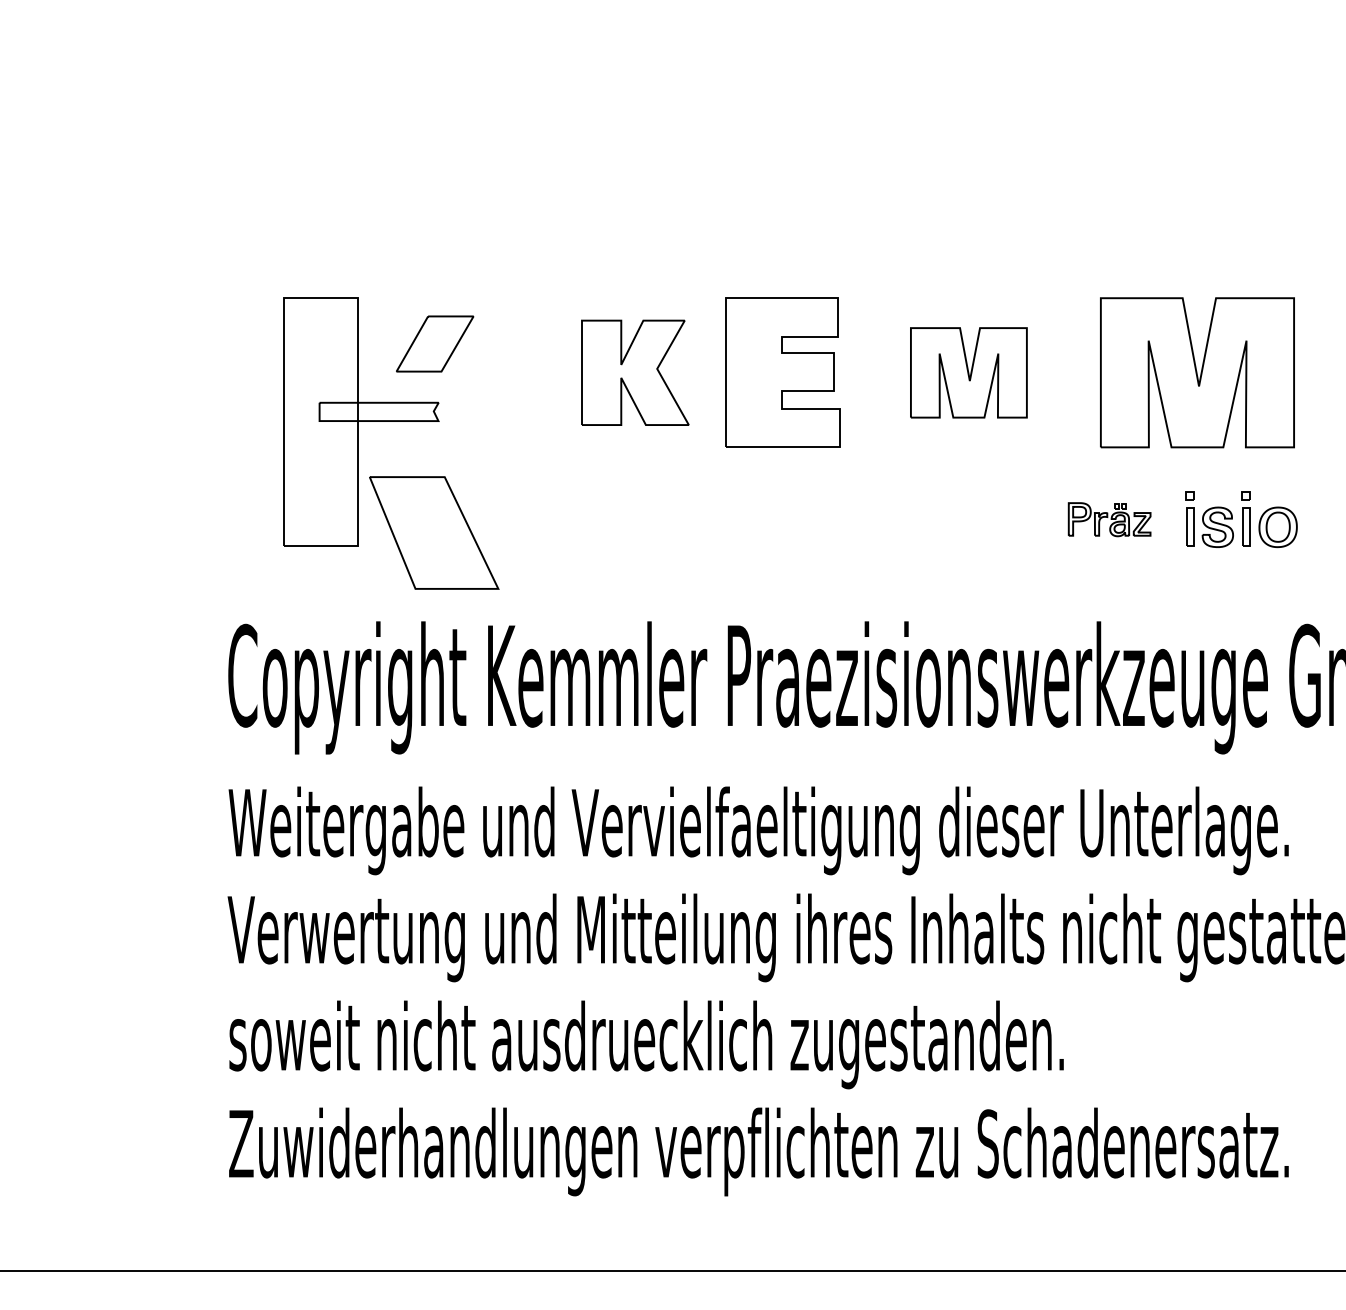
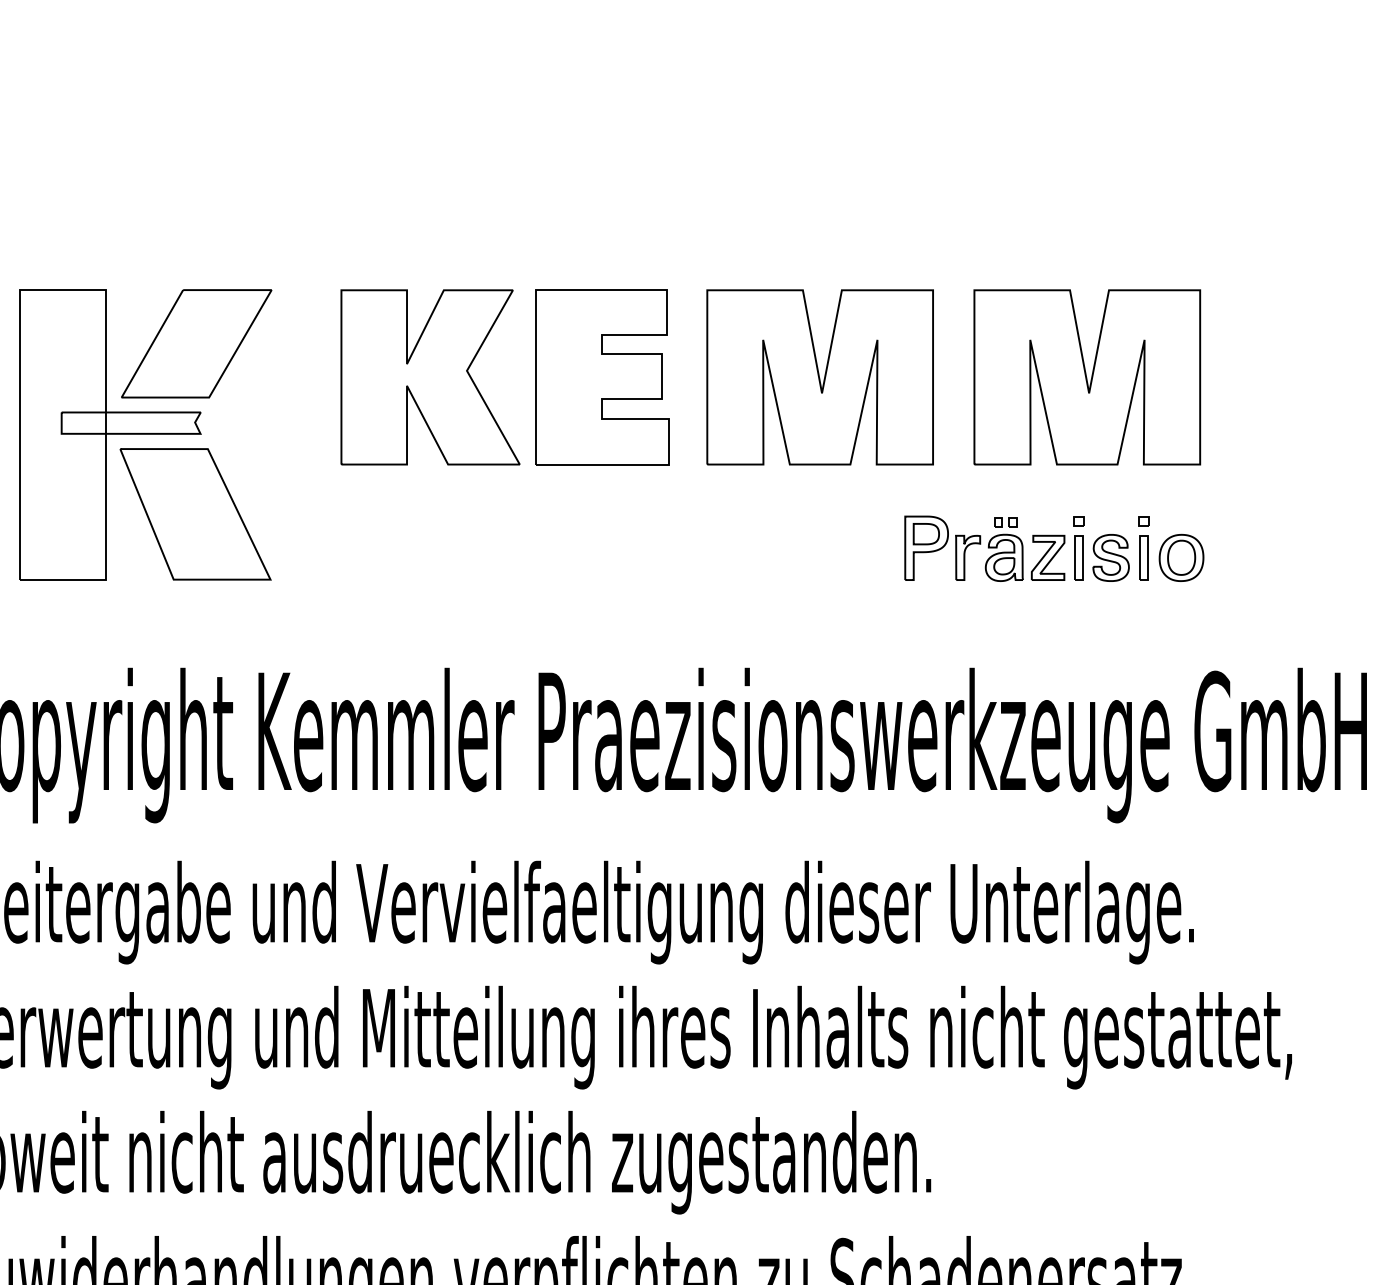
part: (434, 343) -> (195, 343), size x1.67
part: (635, 372) -> (430, 377), size x1.43
part: (968, 372) -> (819, 377), size x1.67
part: (1109, 519) -> (984, 548), size x1.67
part: (434, 532) -> (195, 513), moved

